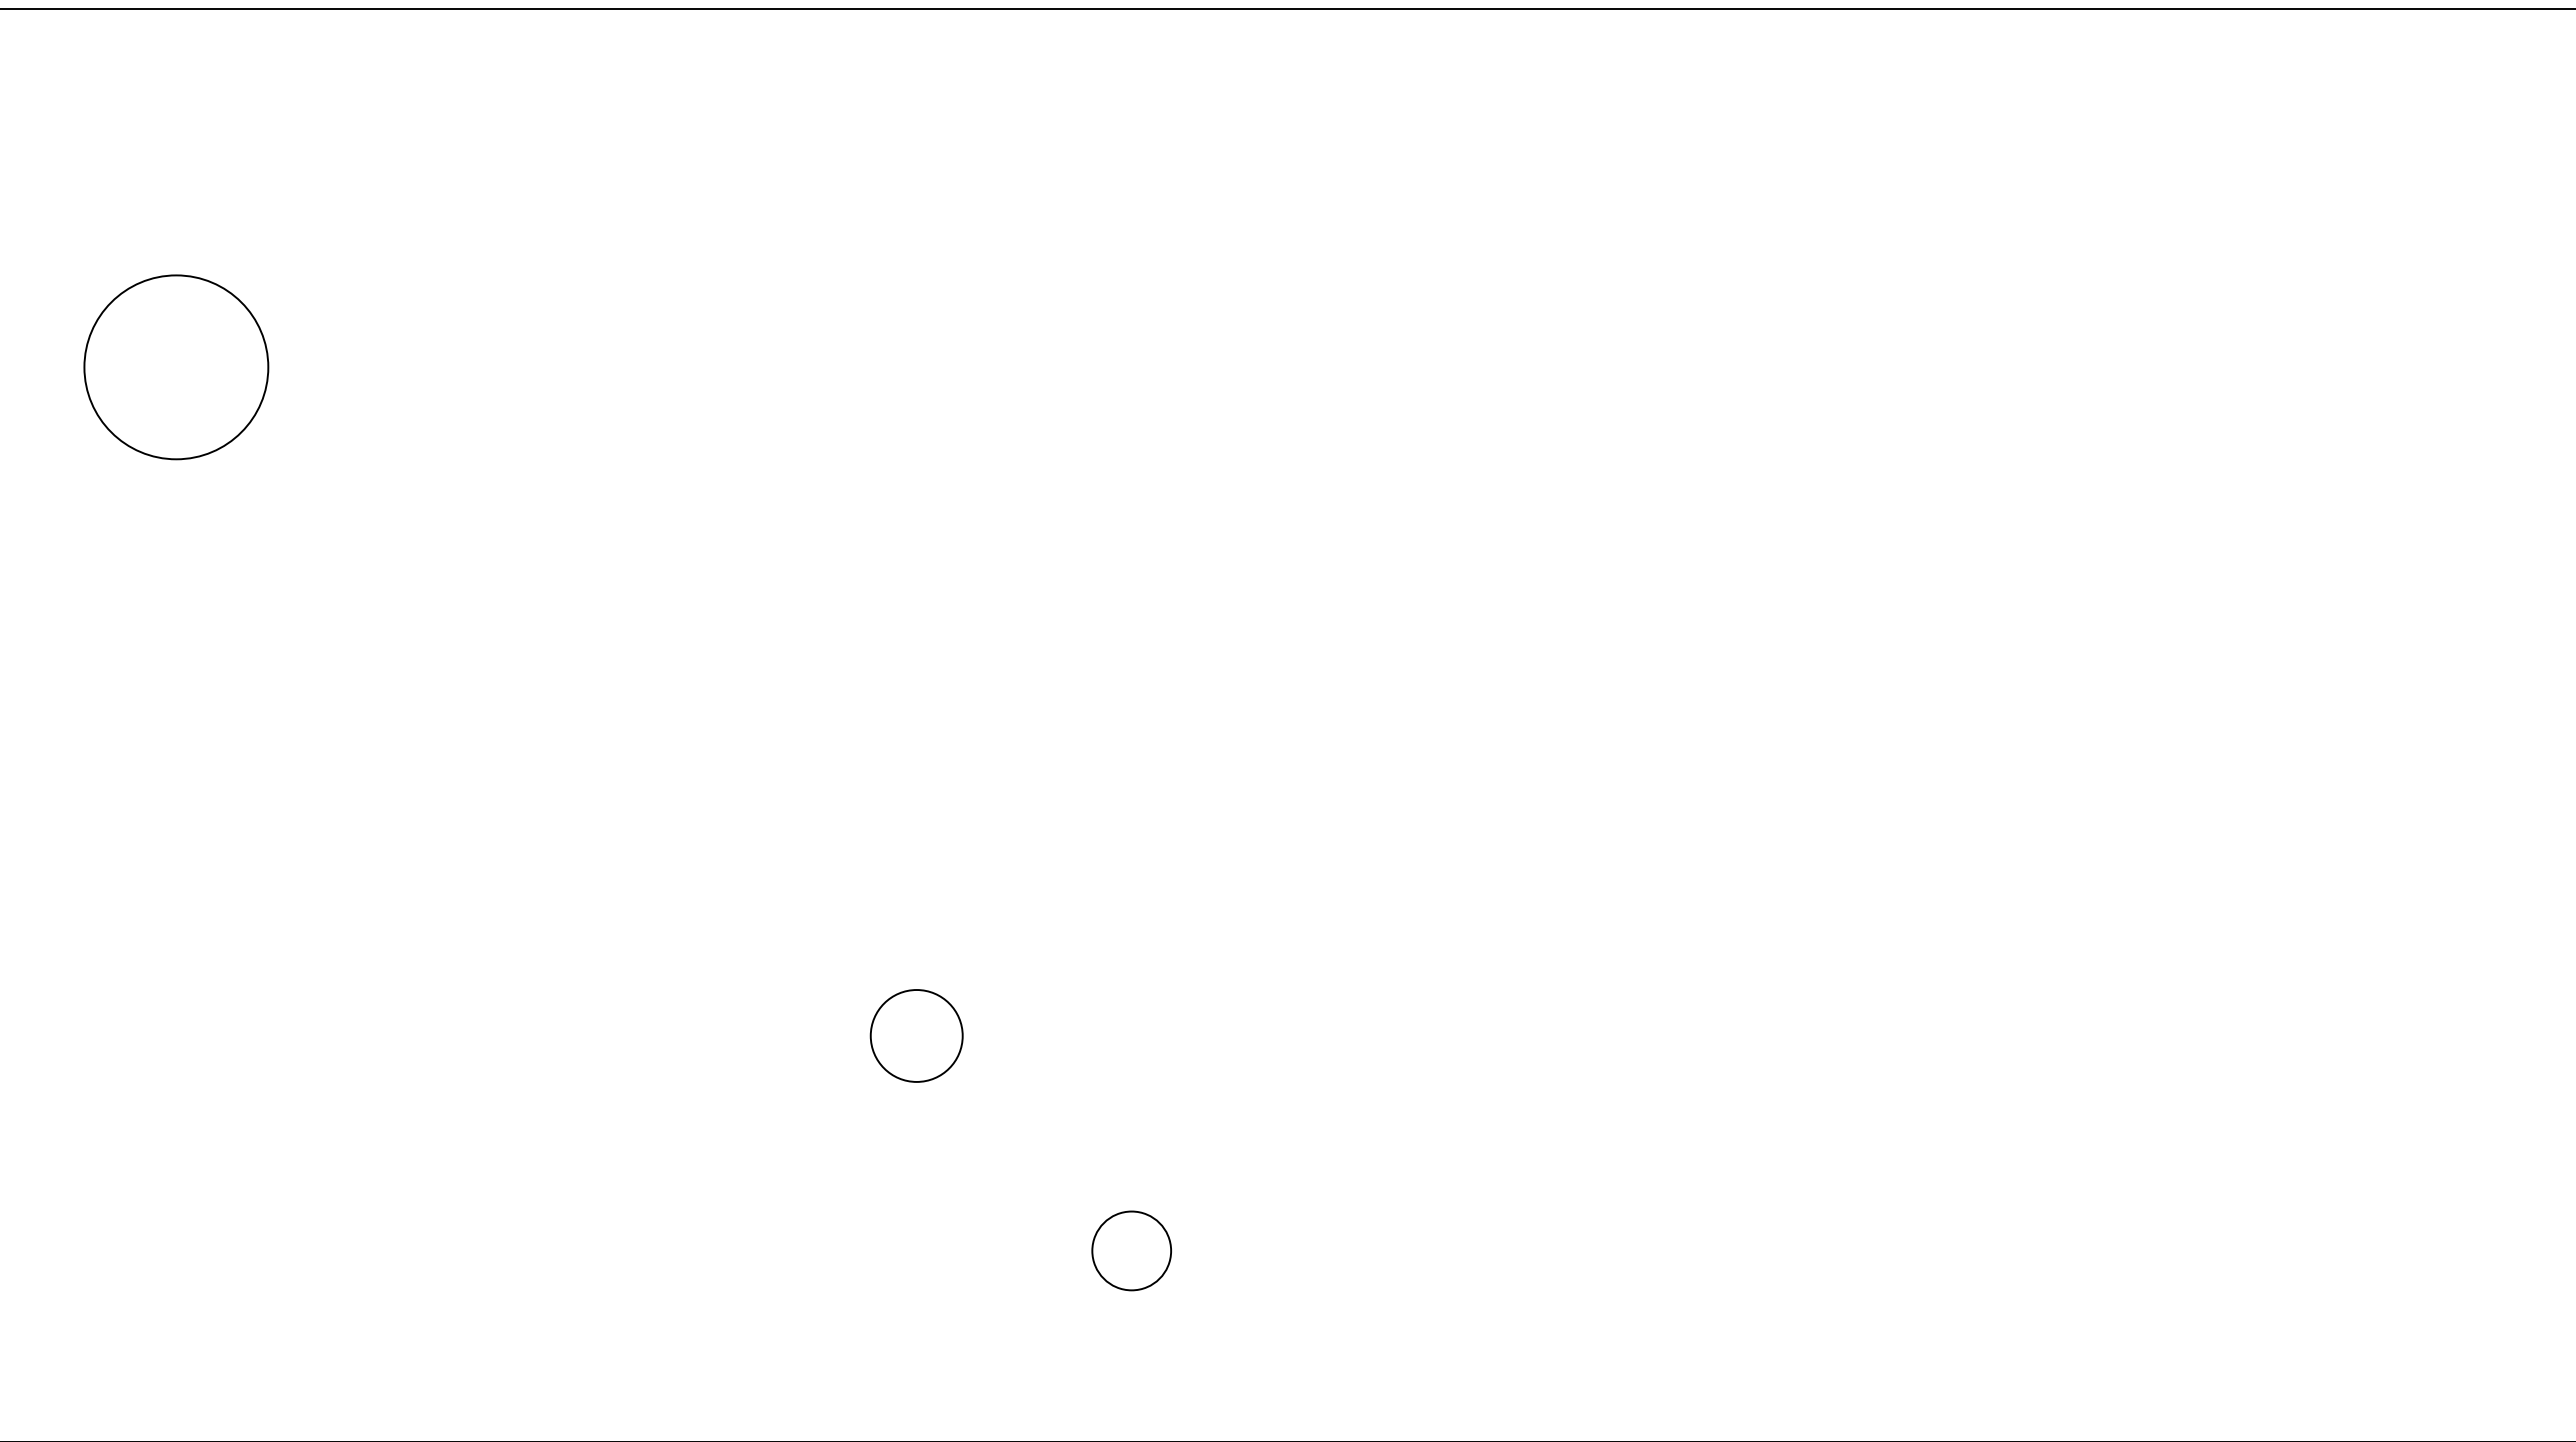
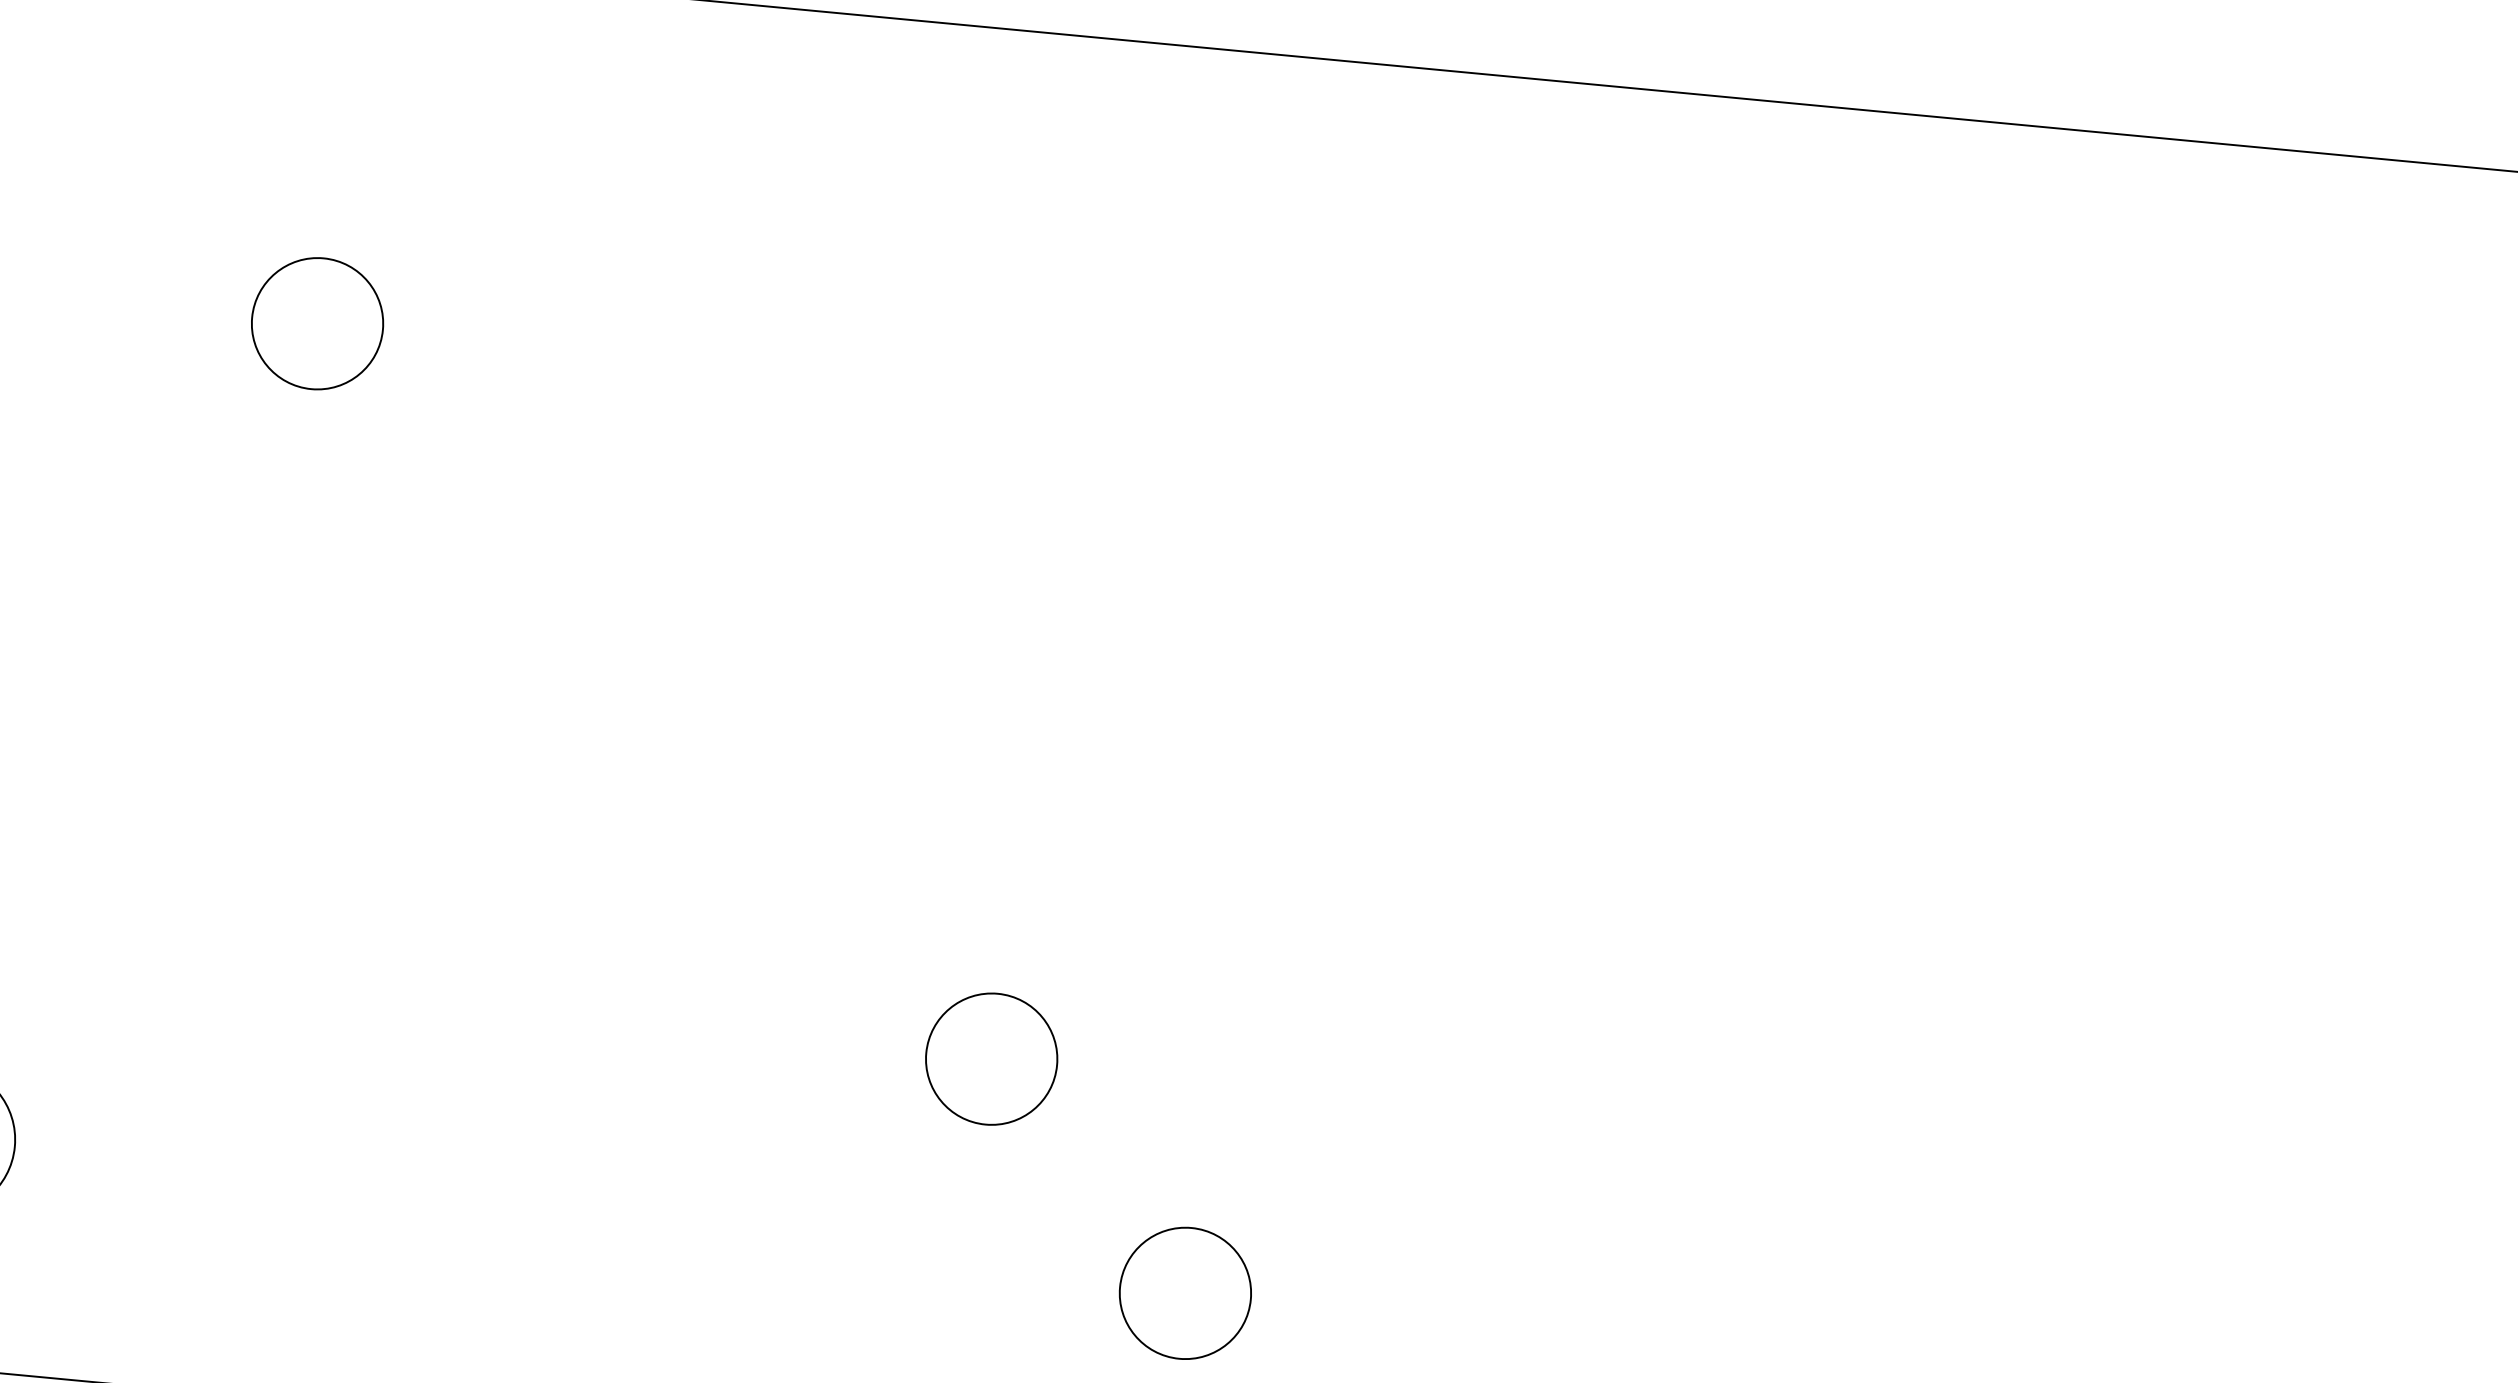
circle: (175, 366) -> (316, 322), size x0.71
circle: (916, 1035) -> (991, 1058), size x1.43
circle: (1131, 1250) -> (1185, 1292), size x1.67

